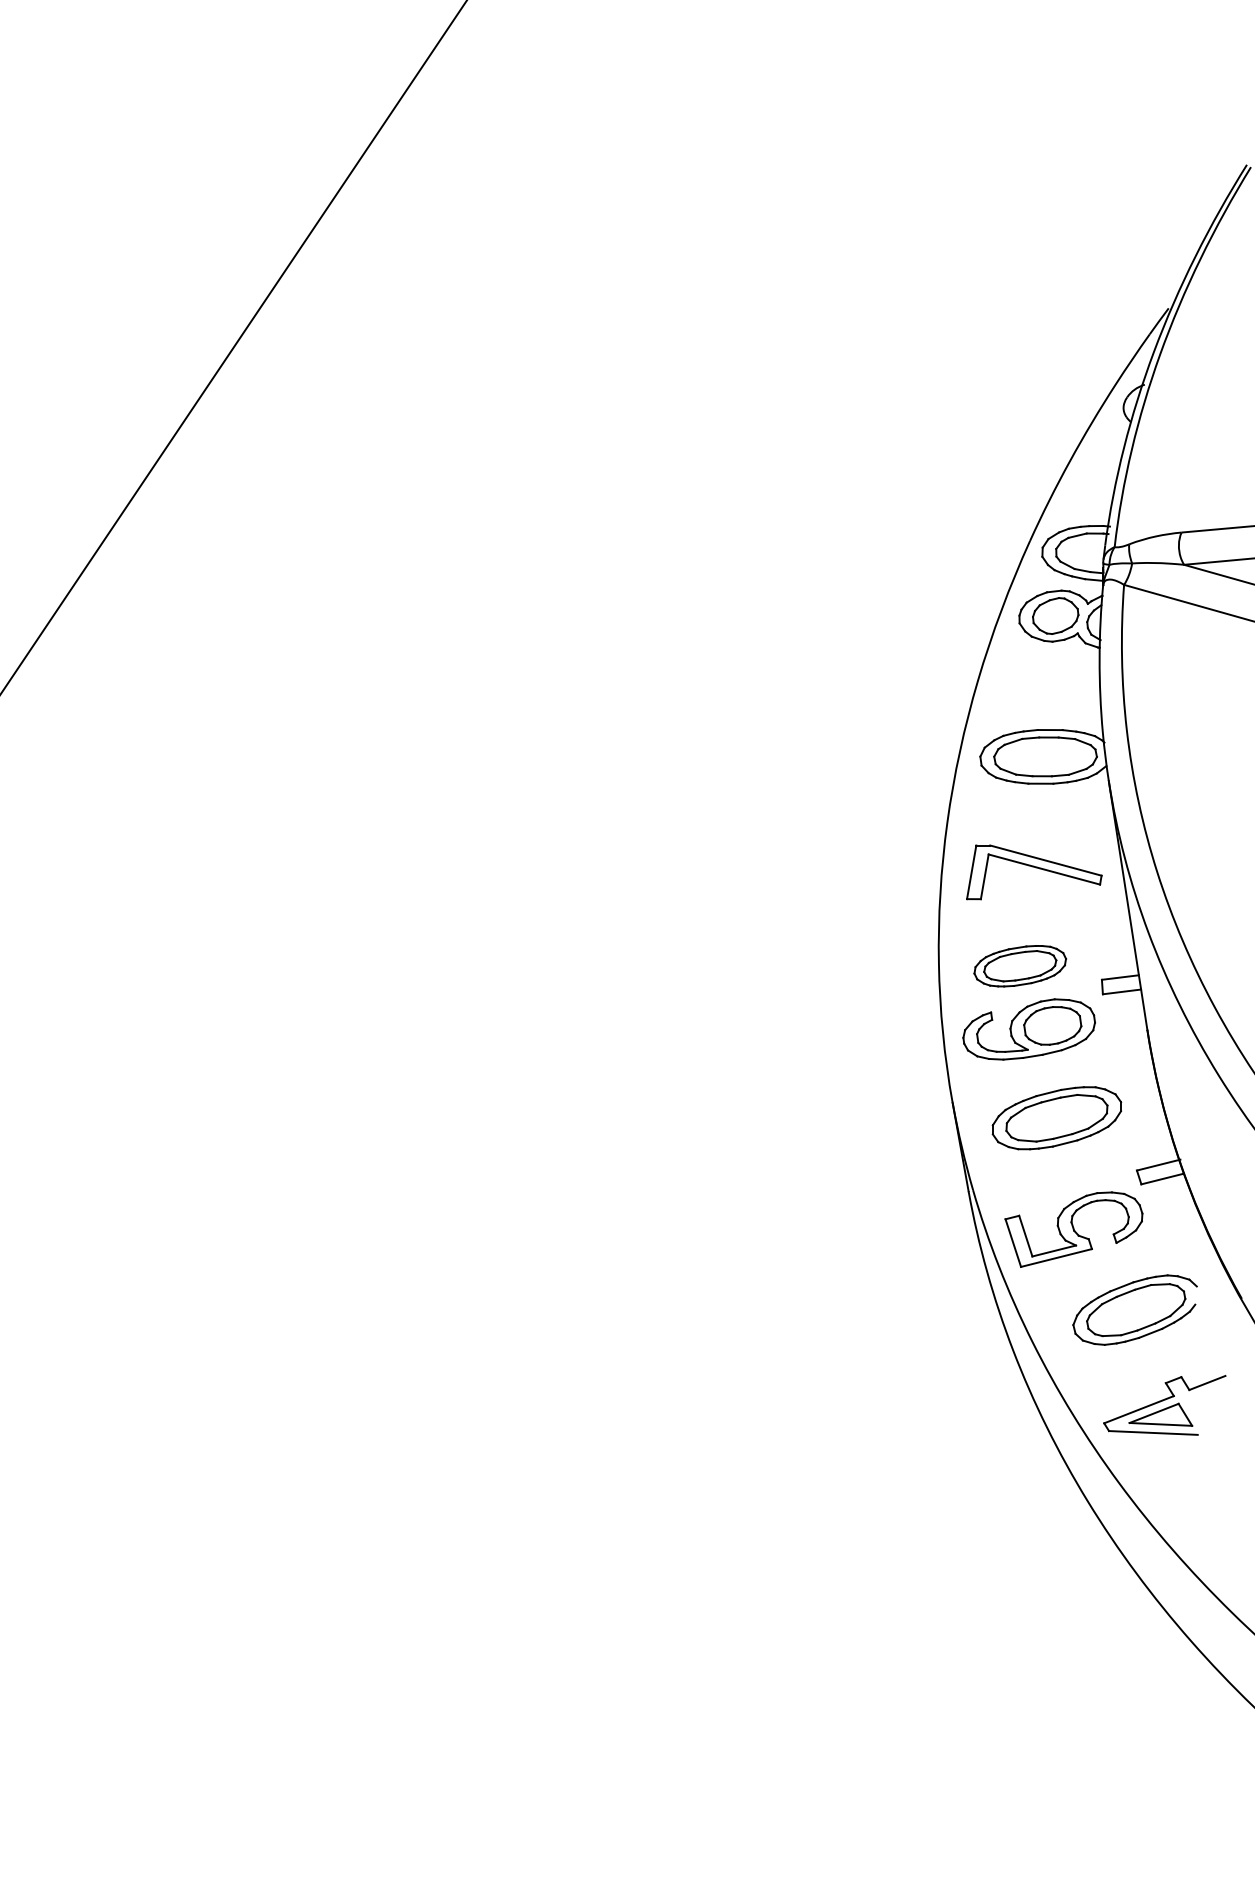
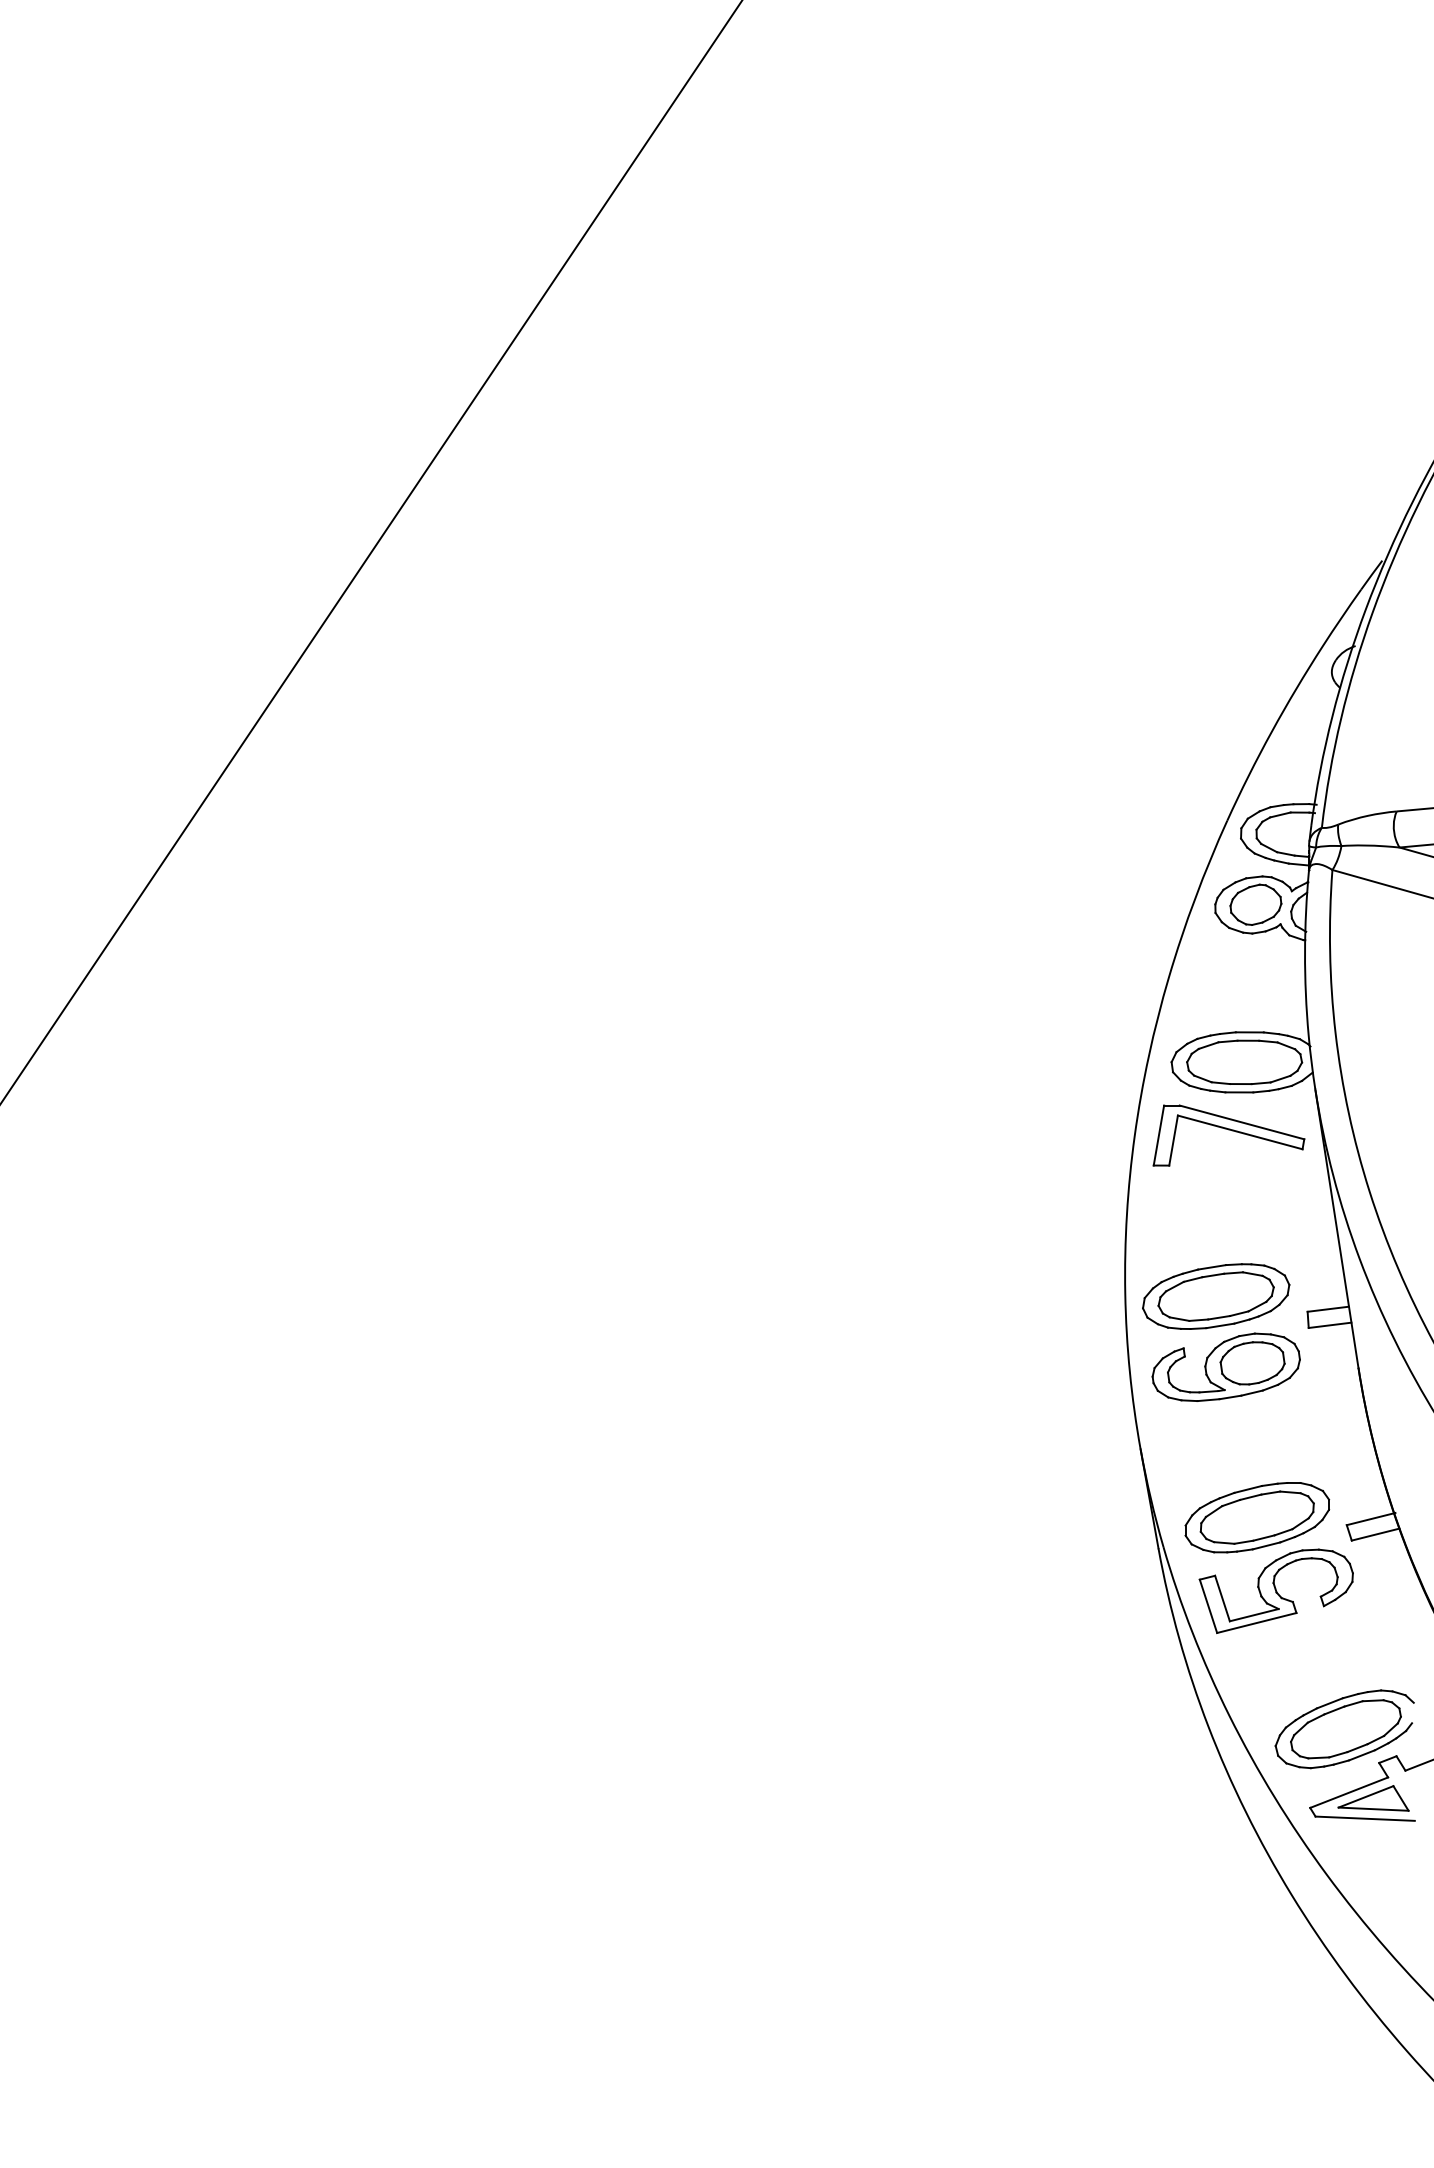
part: (1033, 872) -> (1228, 1135), moved
part: (1020, 966) -> (1216, 1296), size x1.43
part: (1057, 1118) -> (1257, 1517), moved
part: (1134, 1310) -> (1344, 1729), moved

